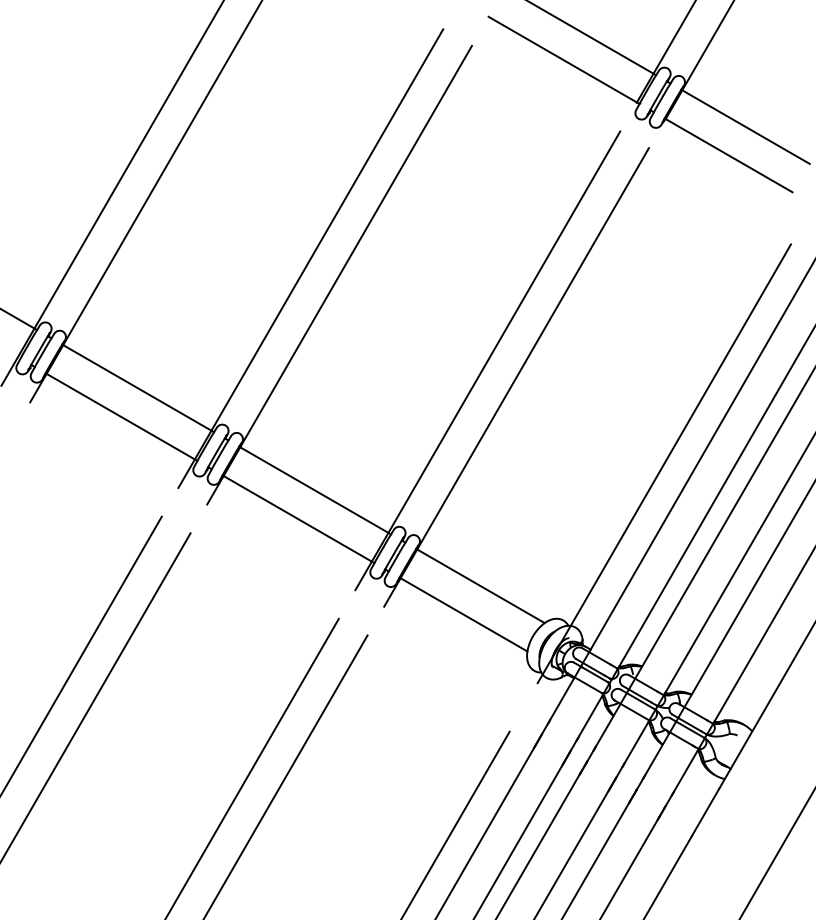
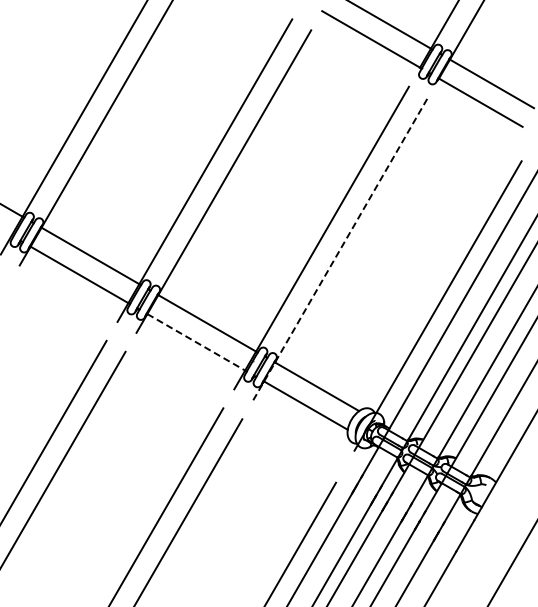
line: (516, 378) -> (340, 249), solid -> dashed
line: (298, 519) -> (196, 342), solid -> dashed

